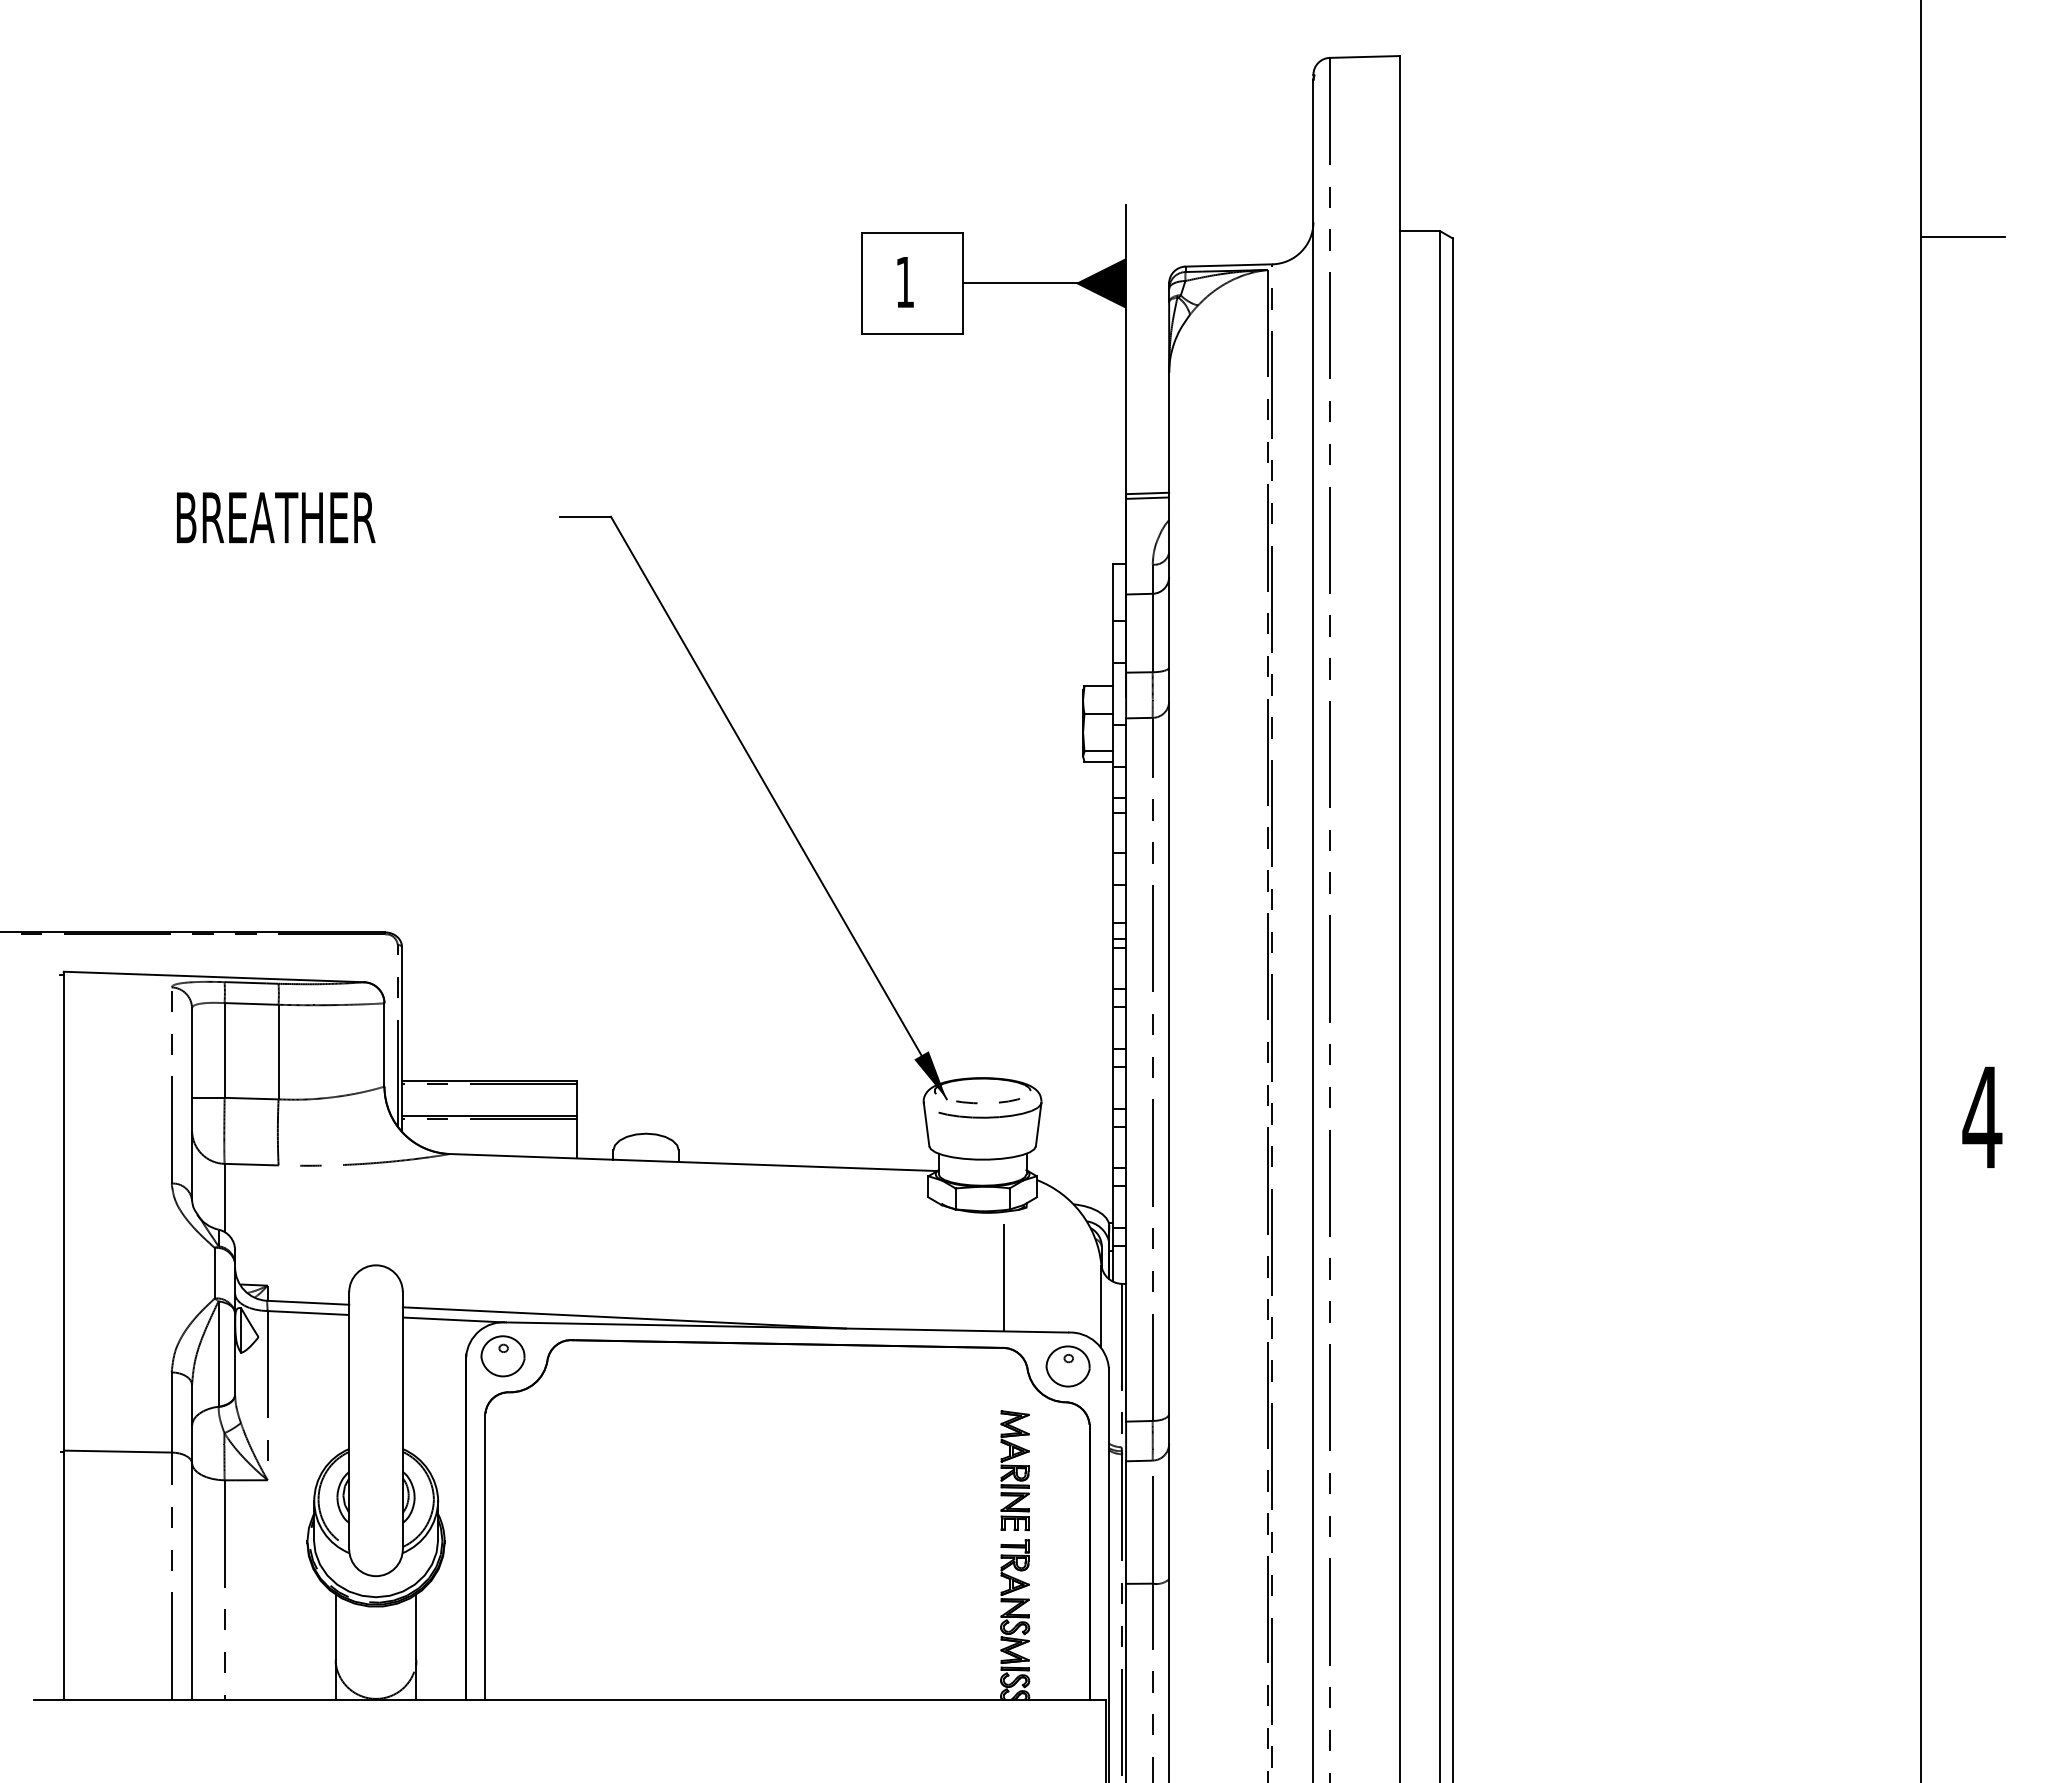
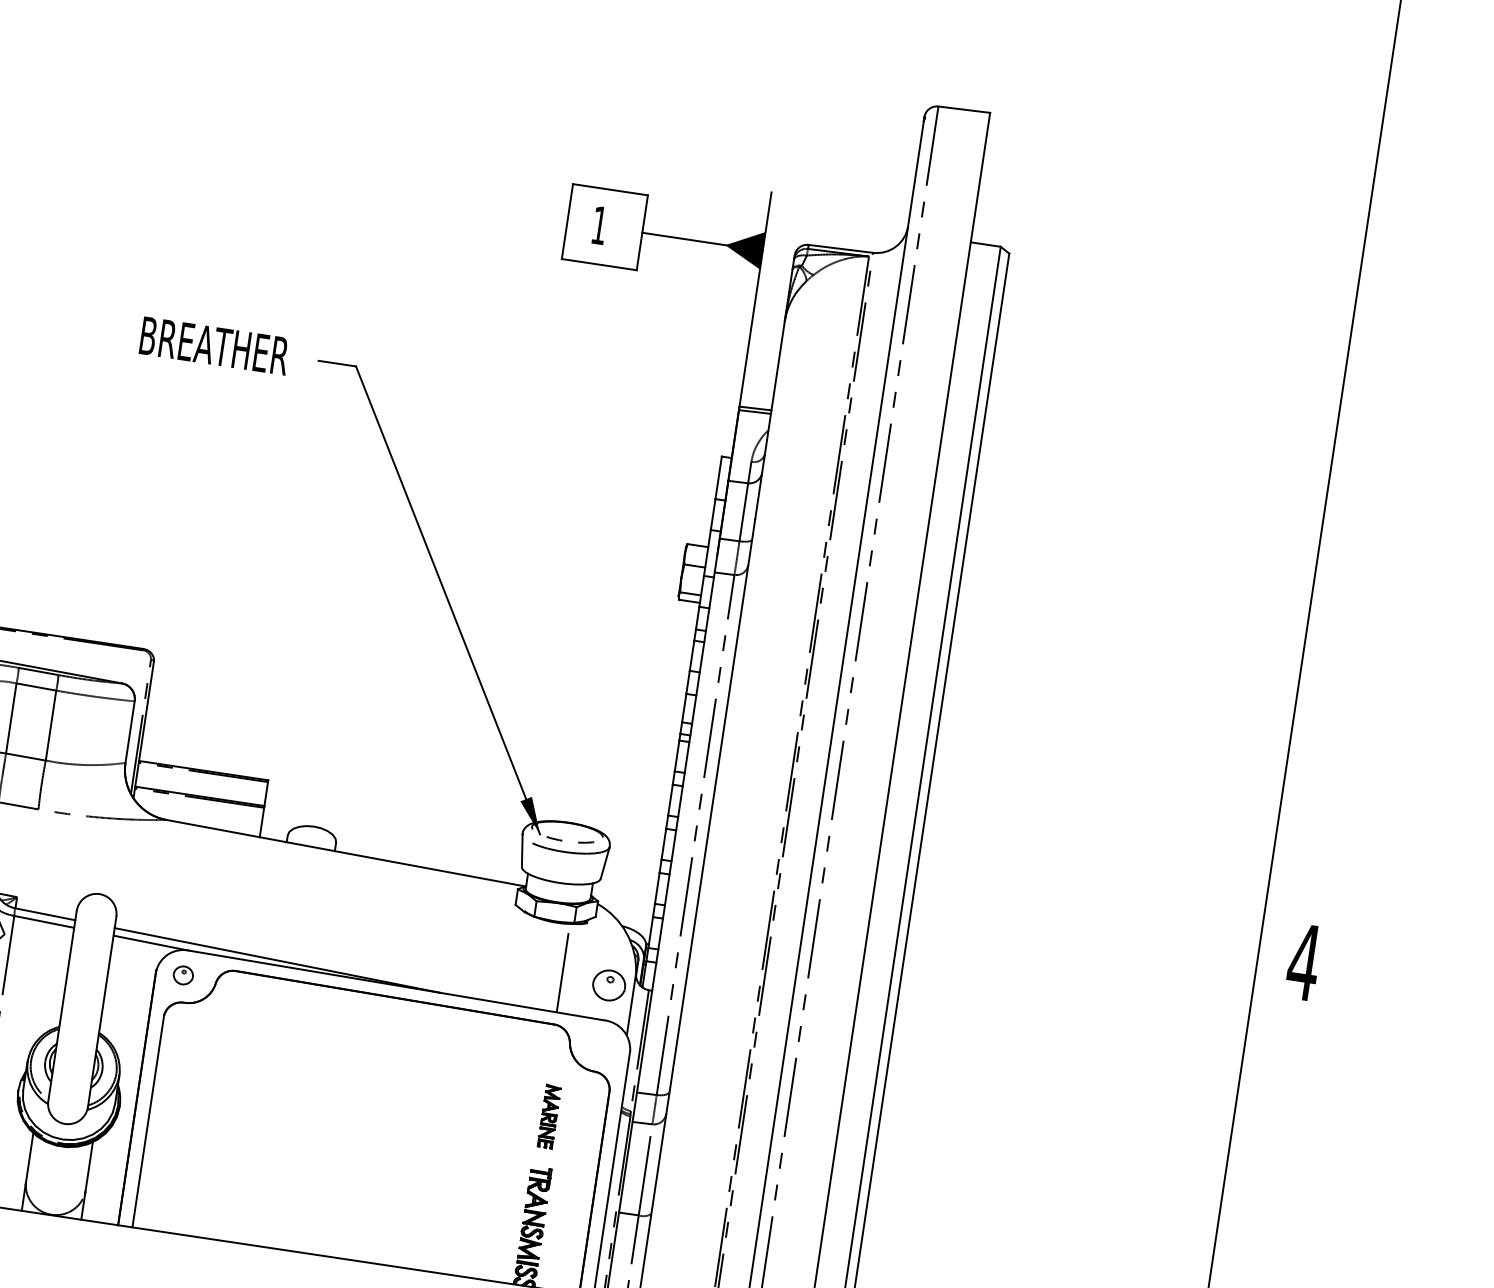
line: (1962, 236) -> (1386, 308), removed
text: (276, 517) -> (215, 345), moved
part: (502, 1356) -> (182, 975), size x0.6
part: (1067, 1366) -> (608, 985), moved
part: (1014, 1470) -> (549, 1116), size x0.7

